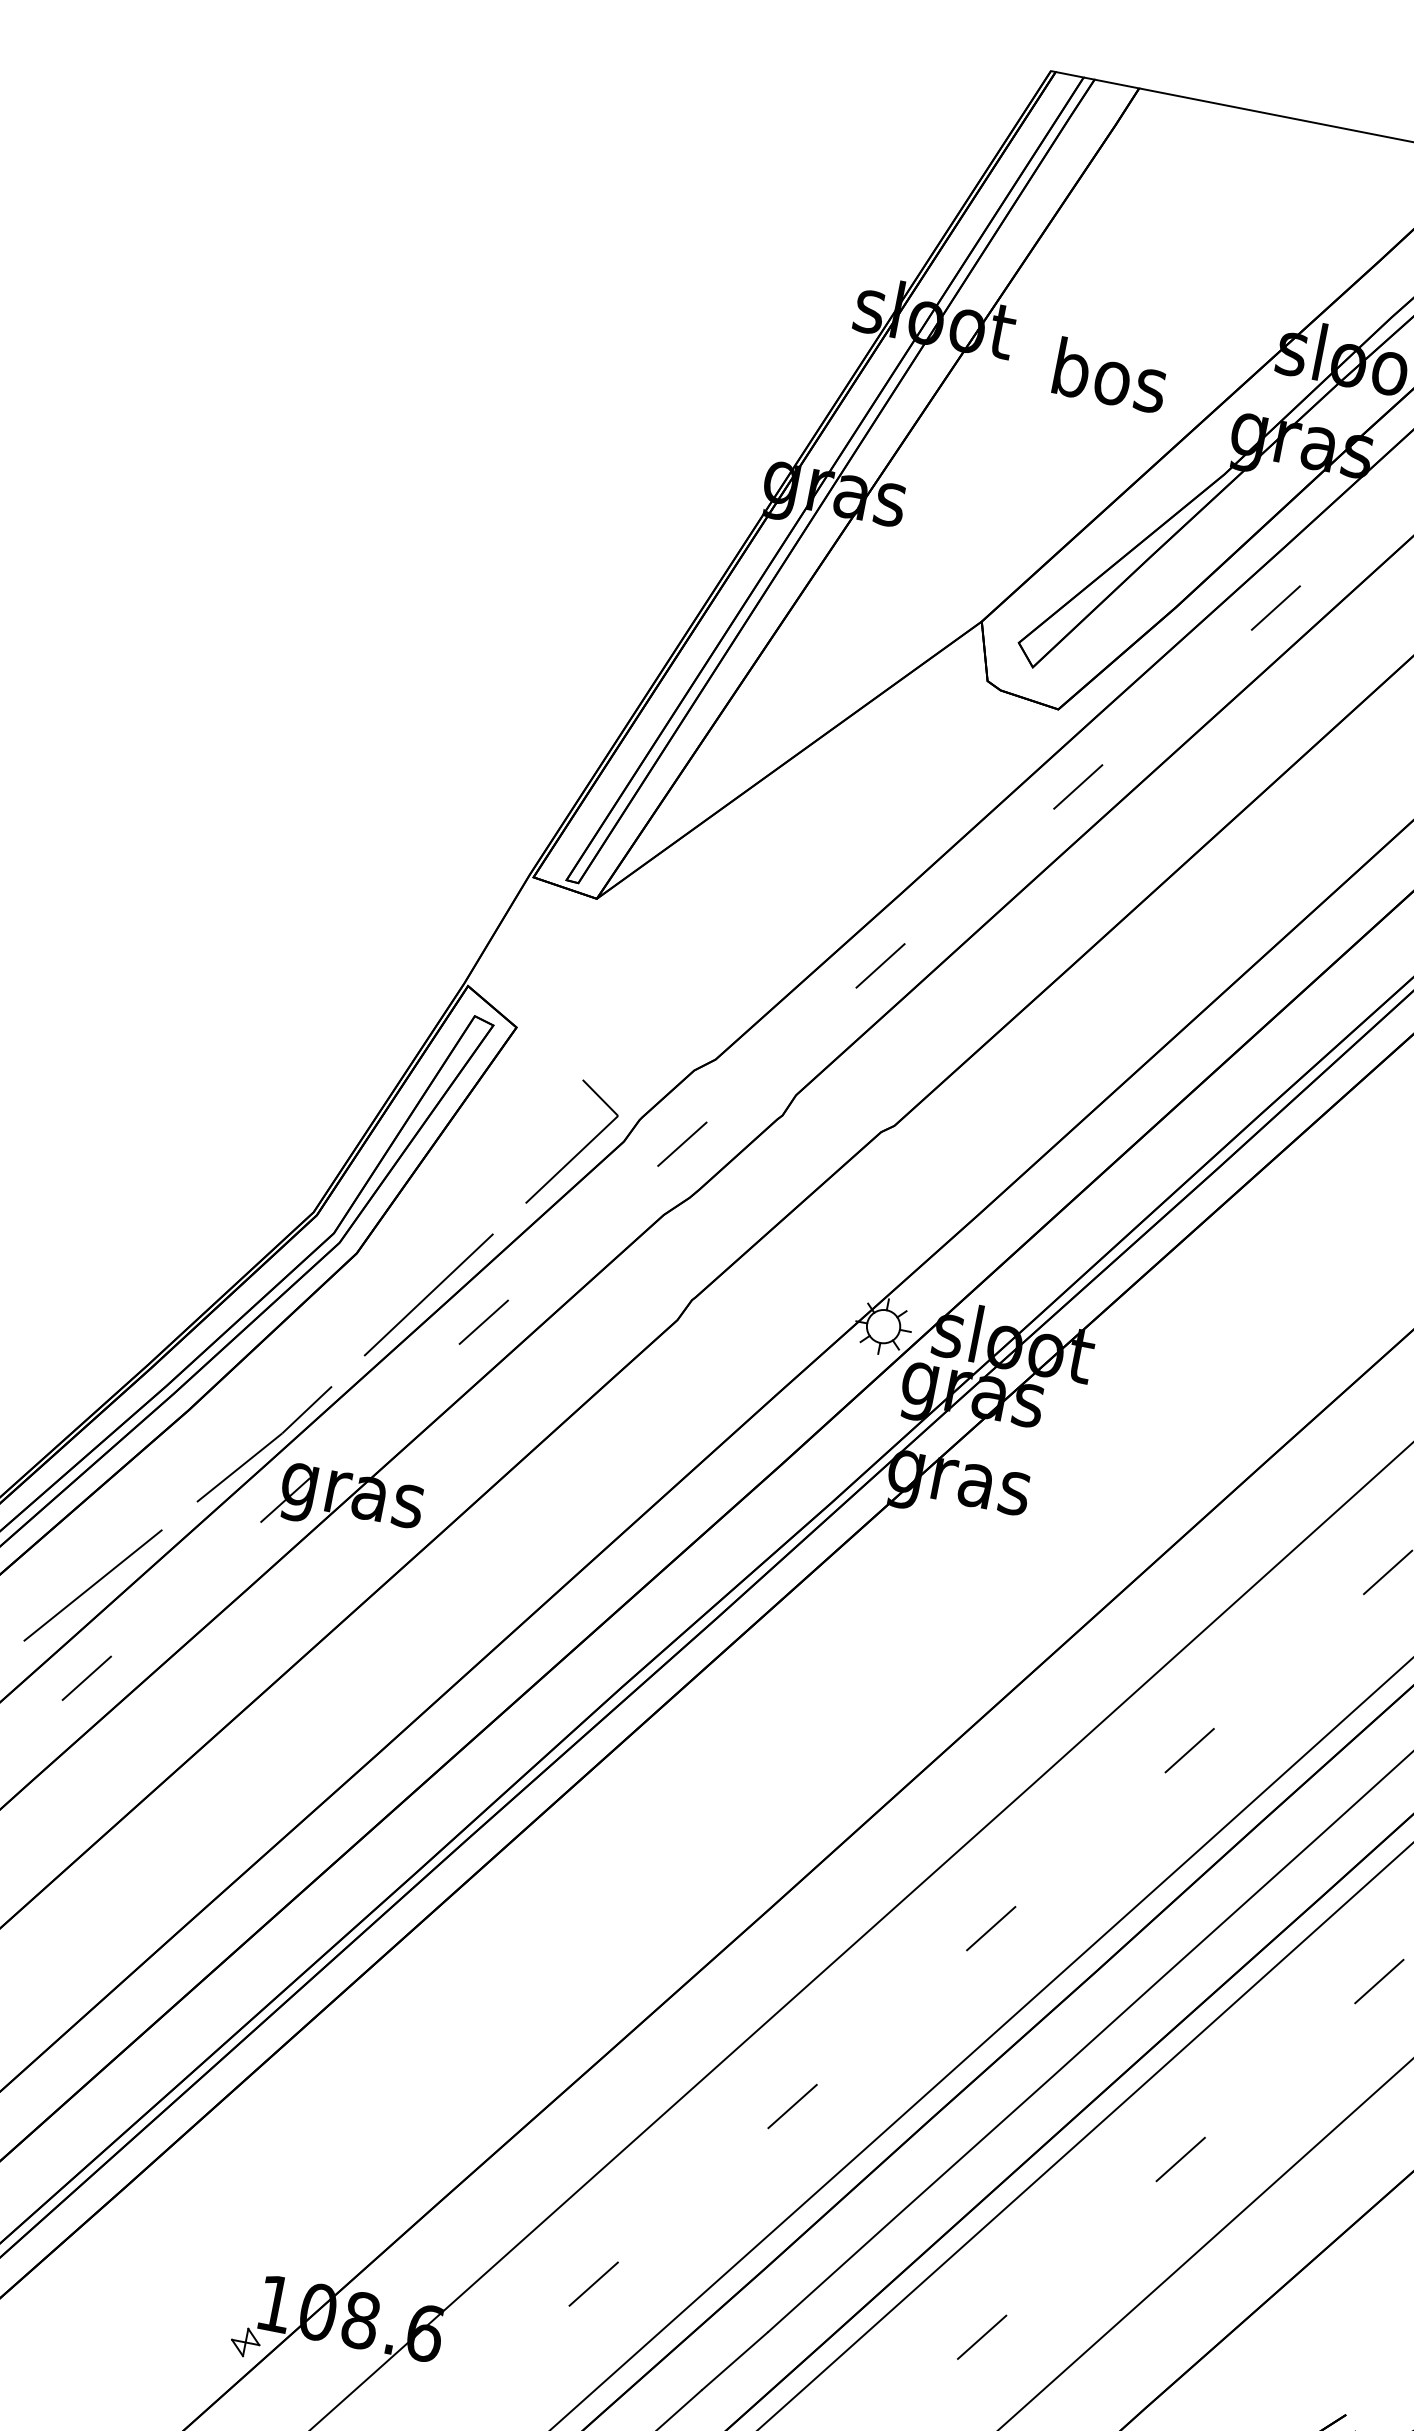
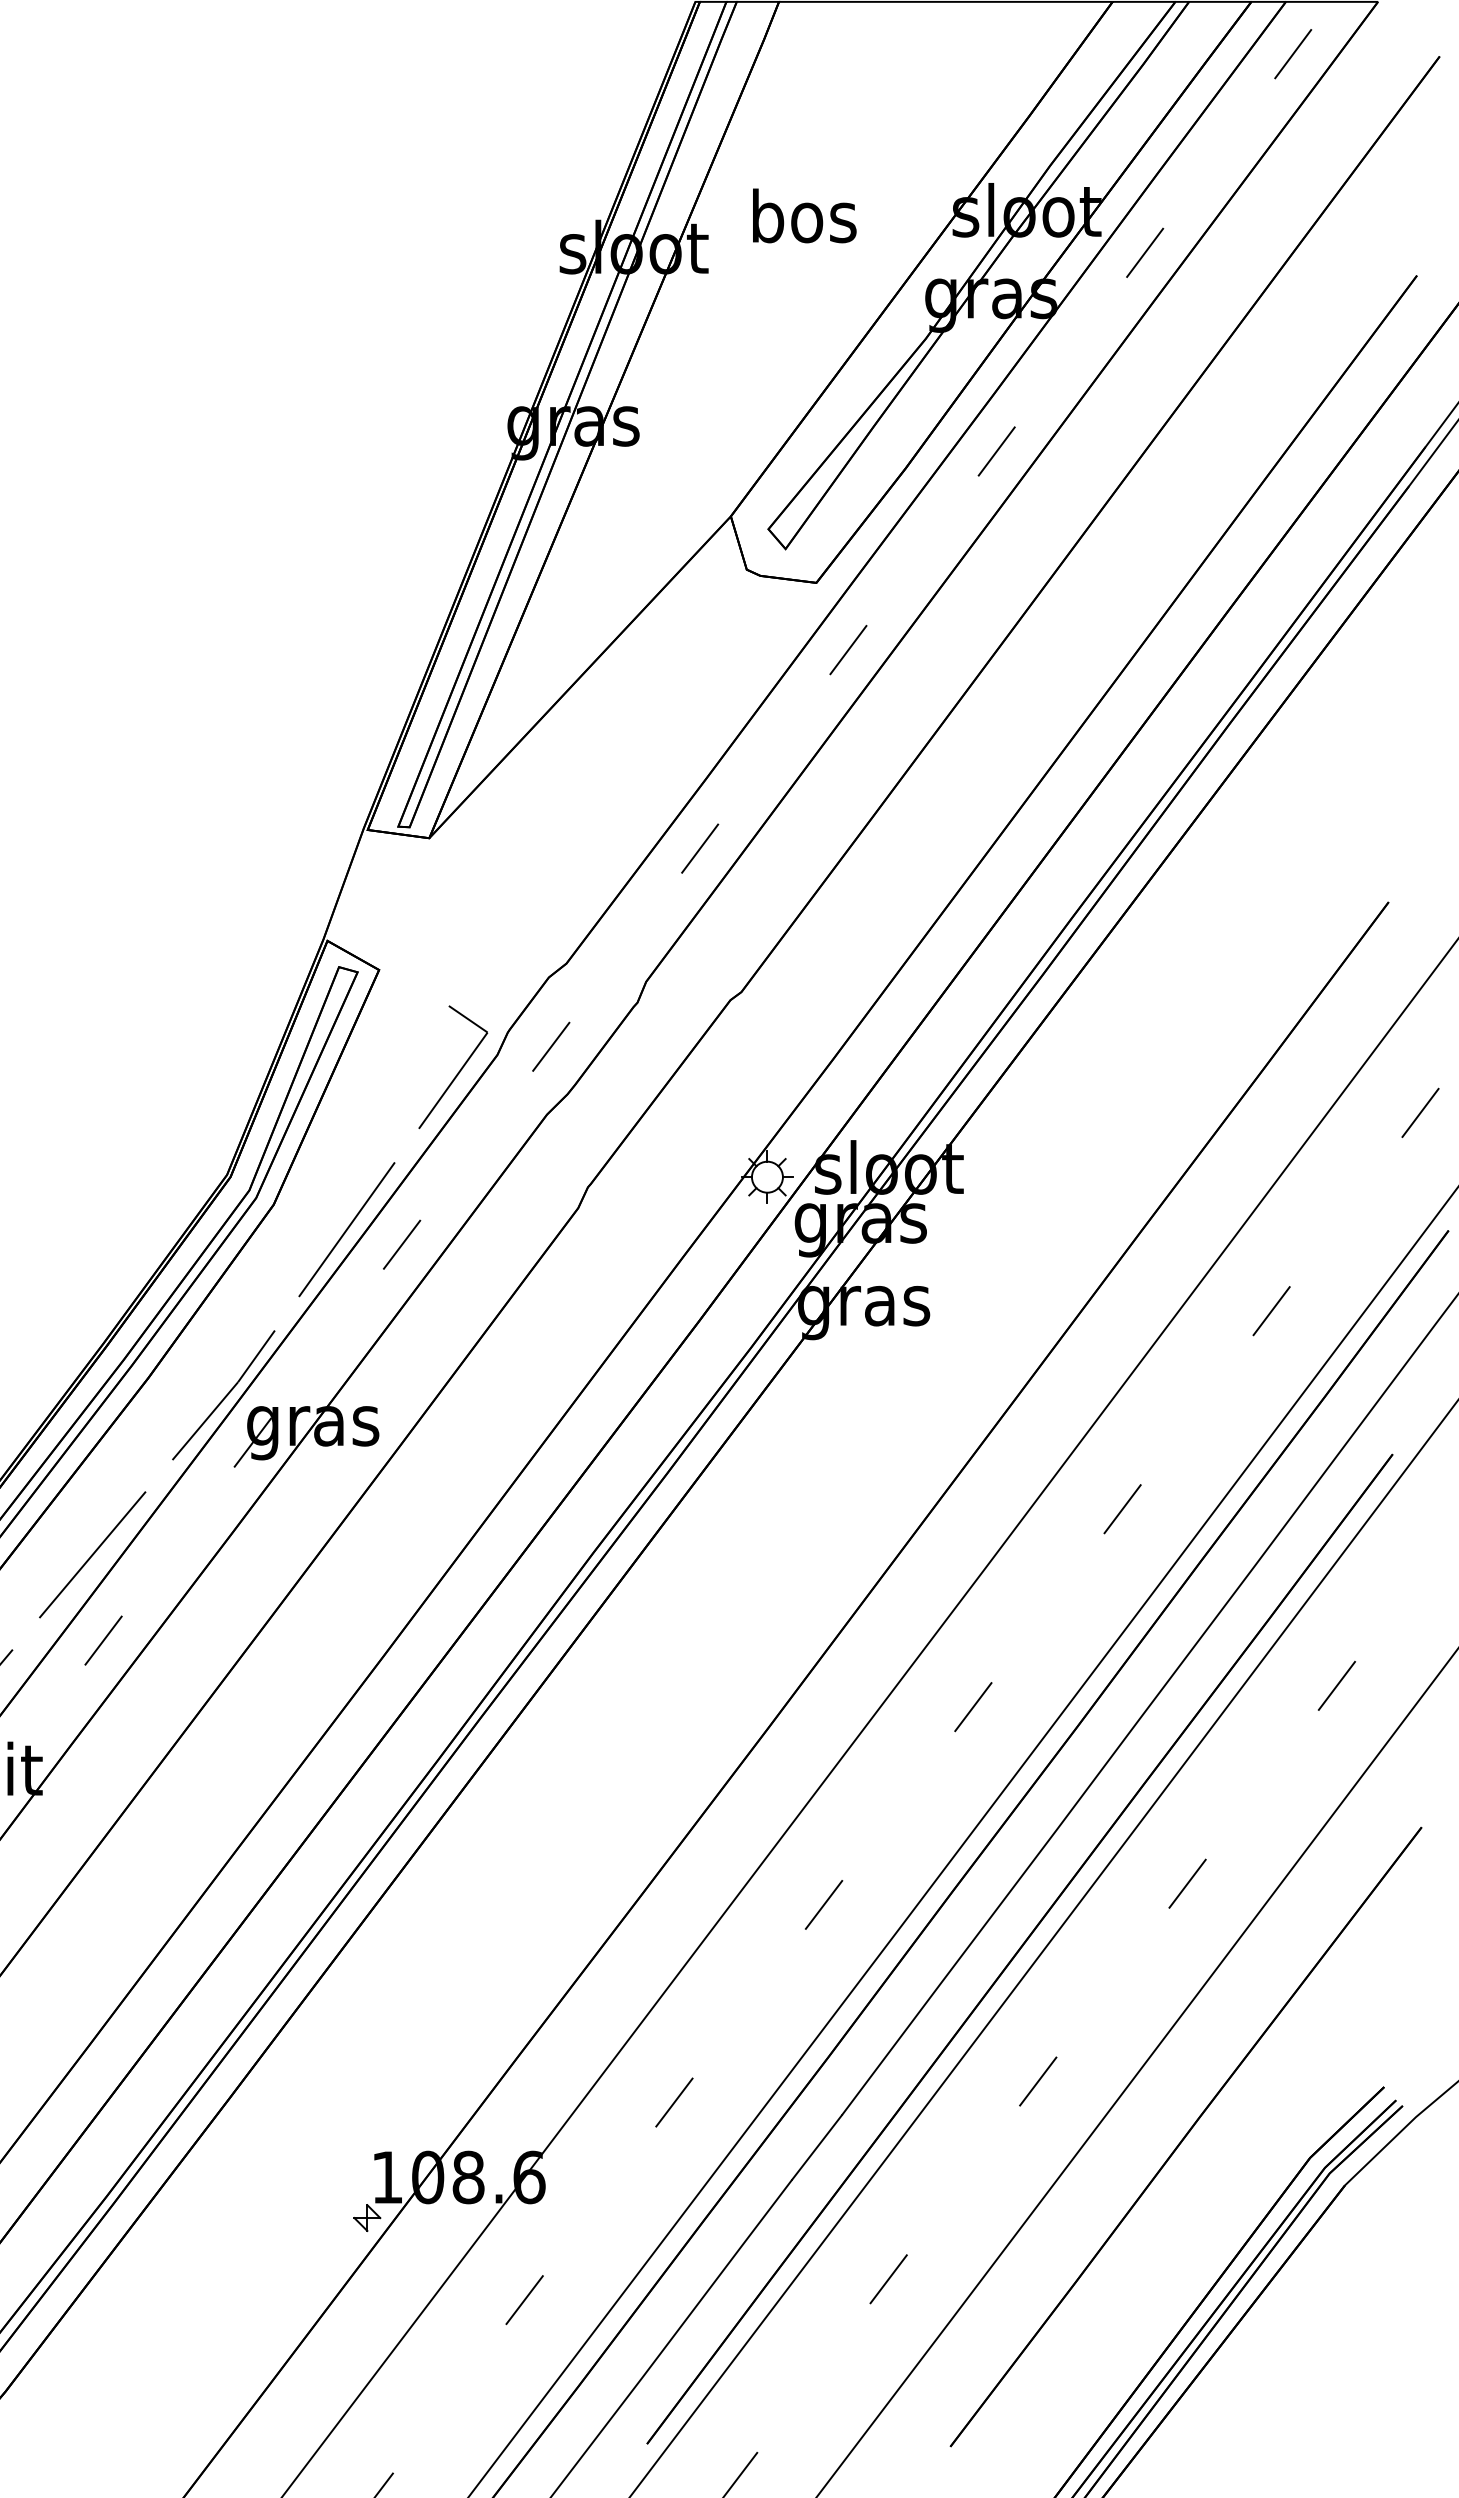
text: (1110, 375) -> (804, 215), moved

